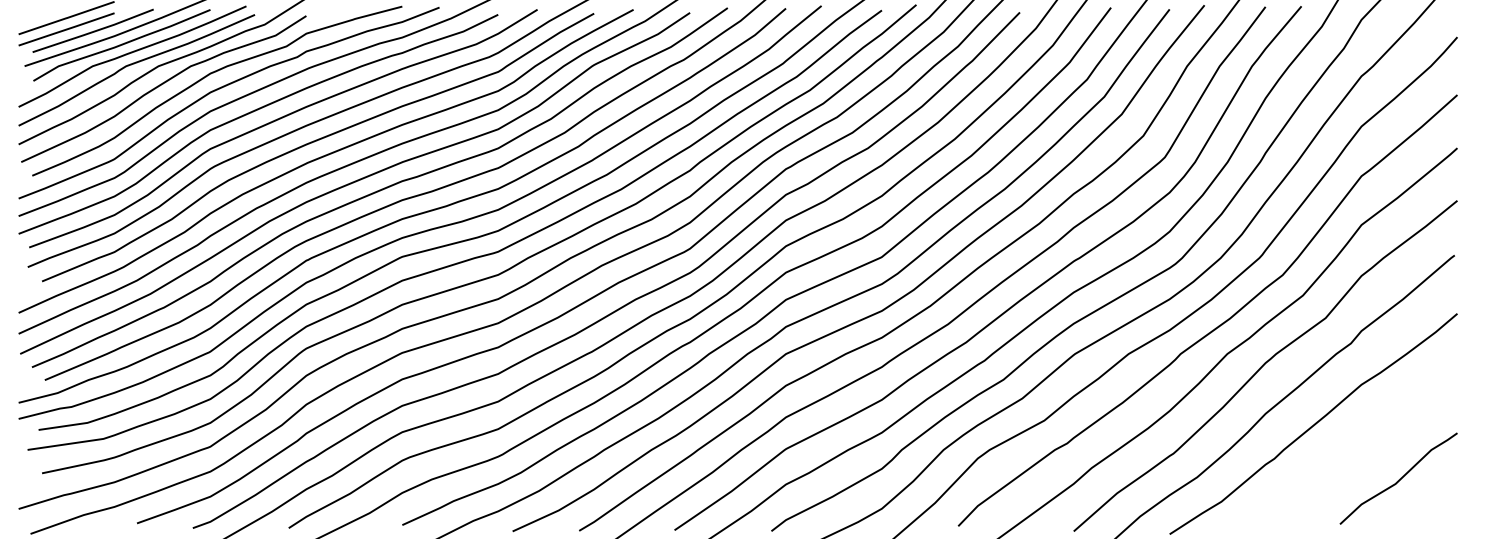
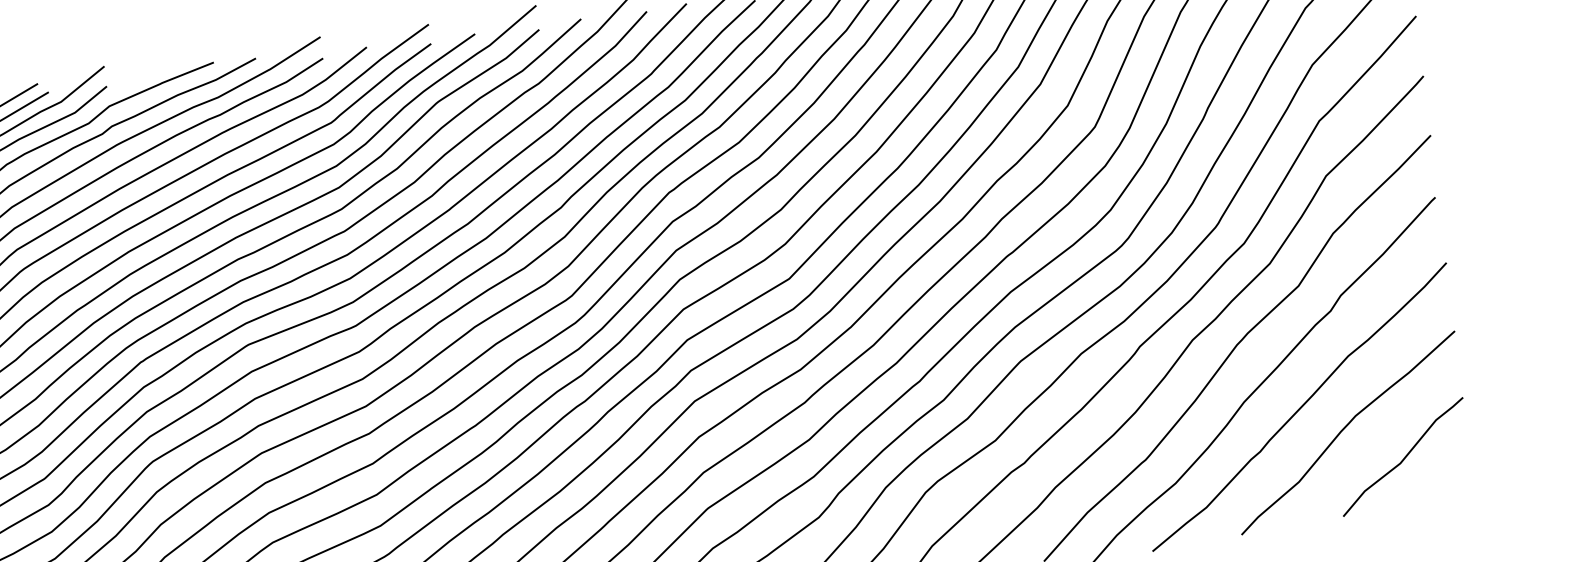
curve: (1350, 448) -> (1344, 429), added

